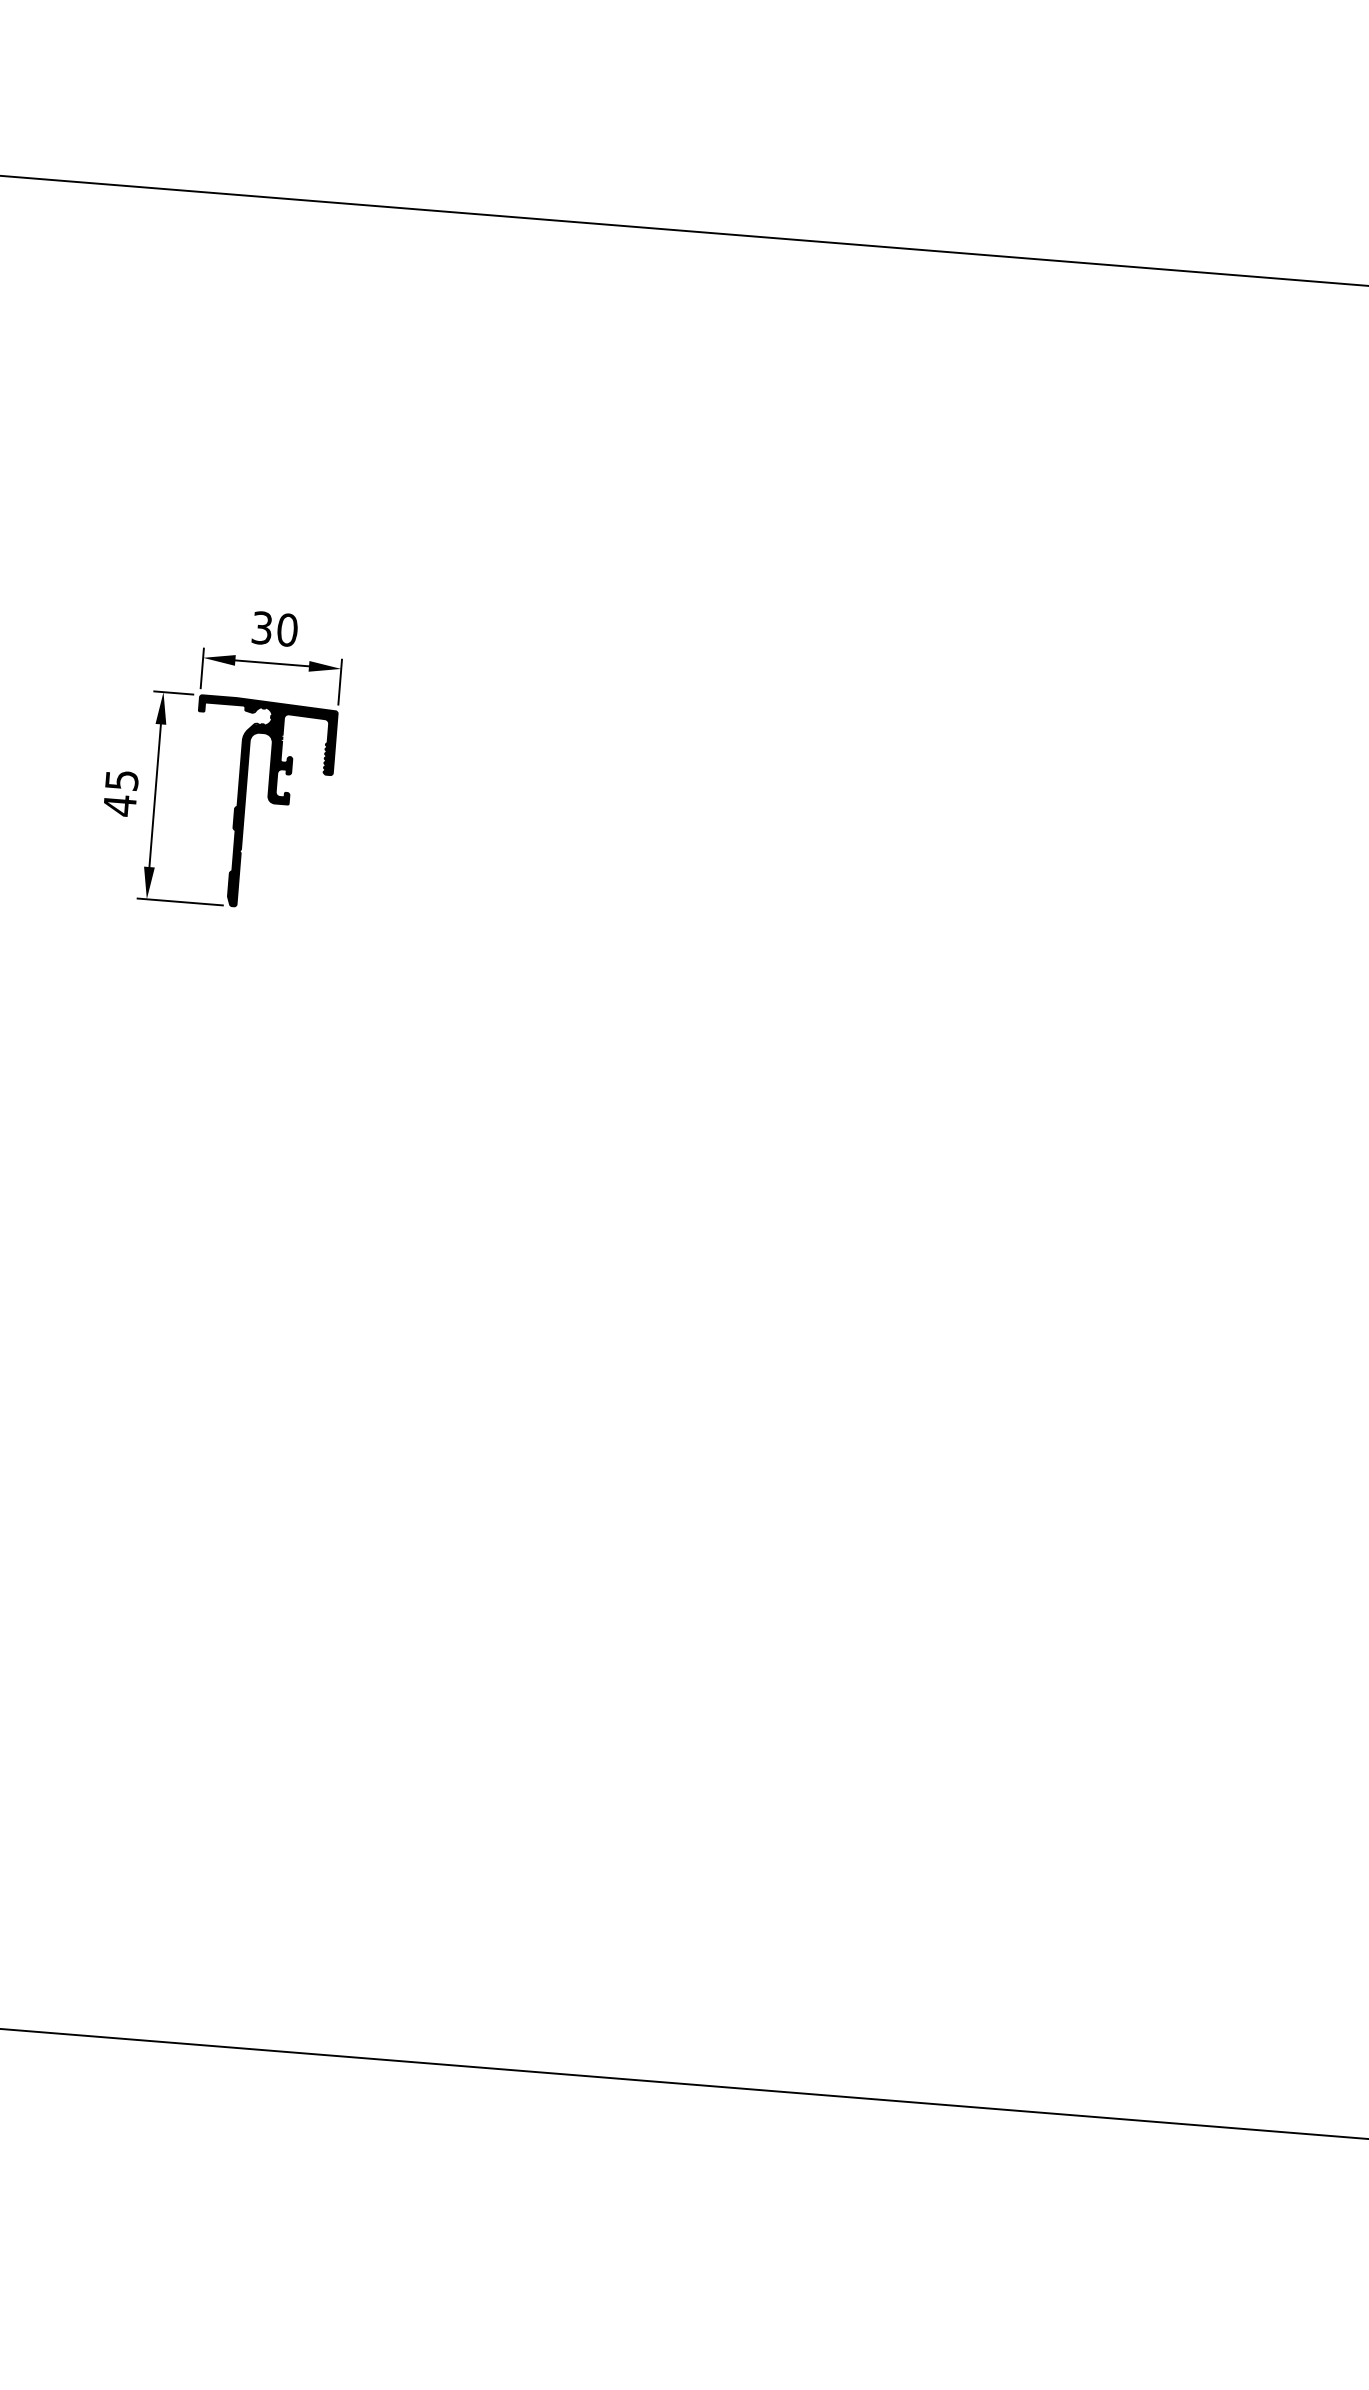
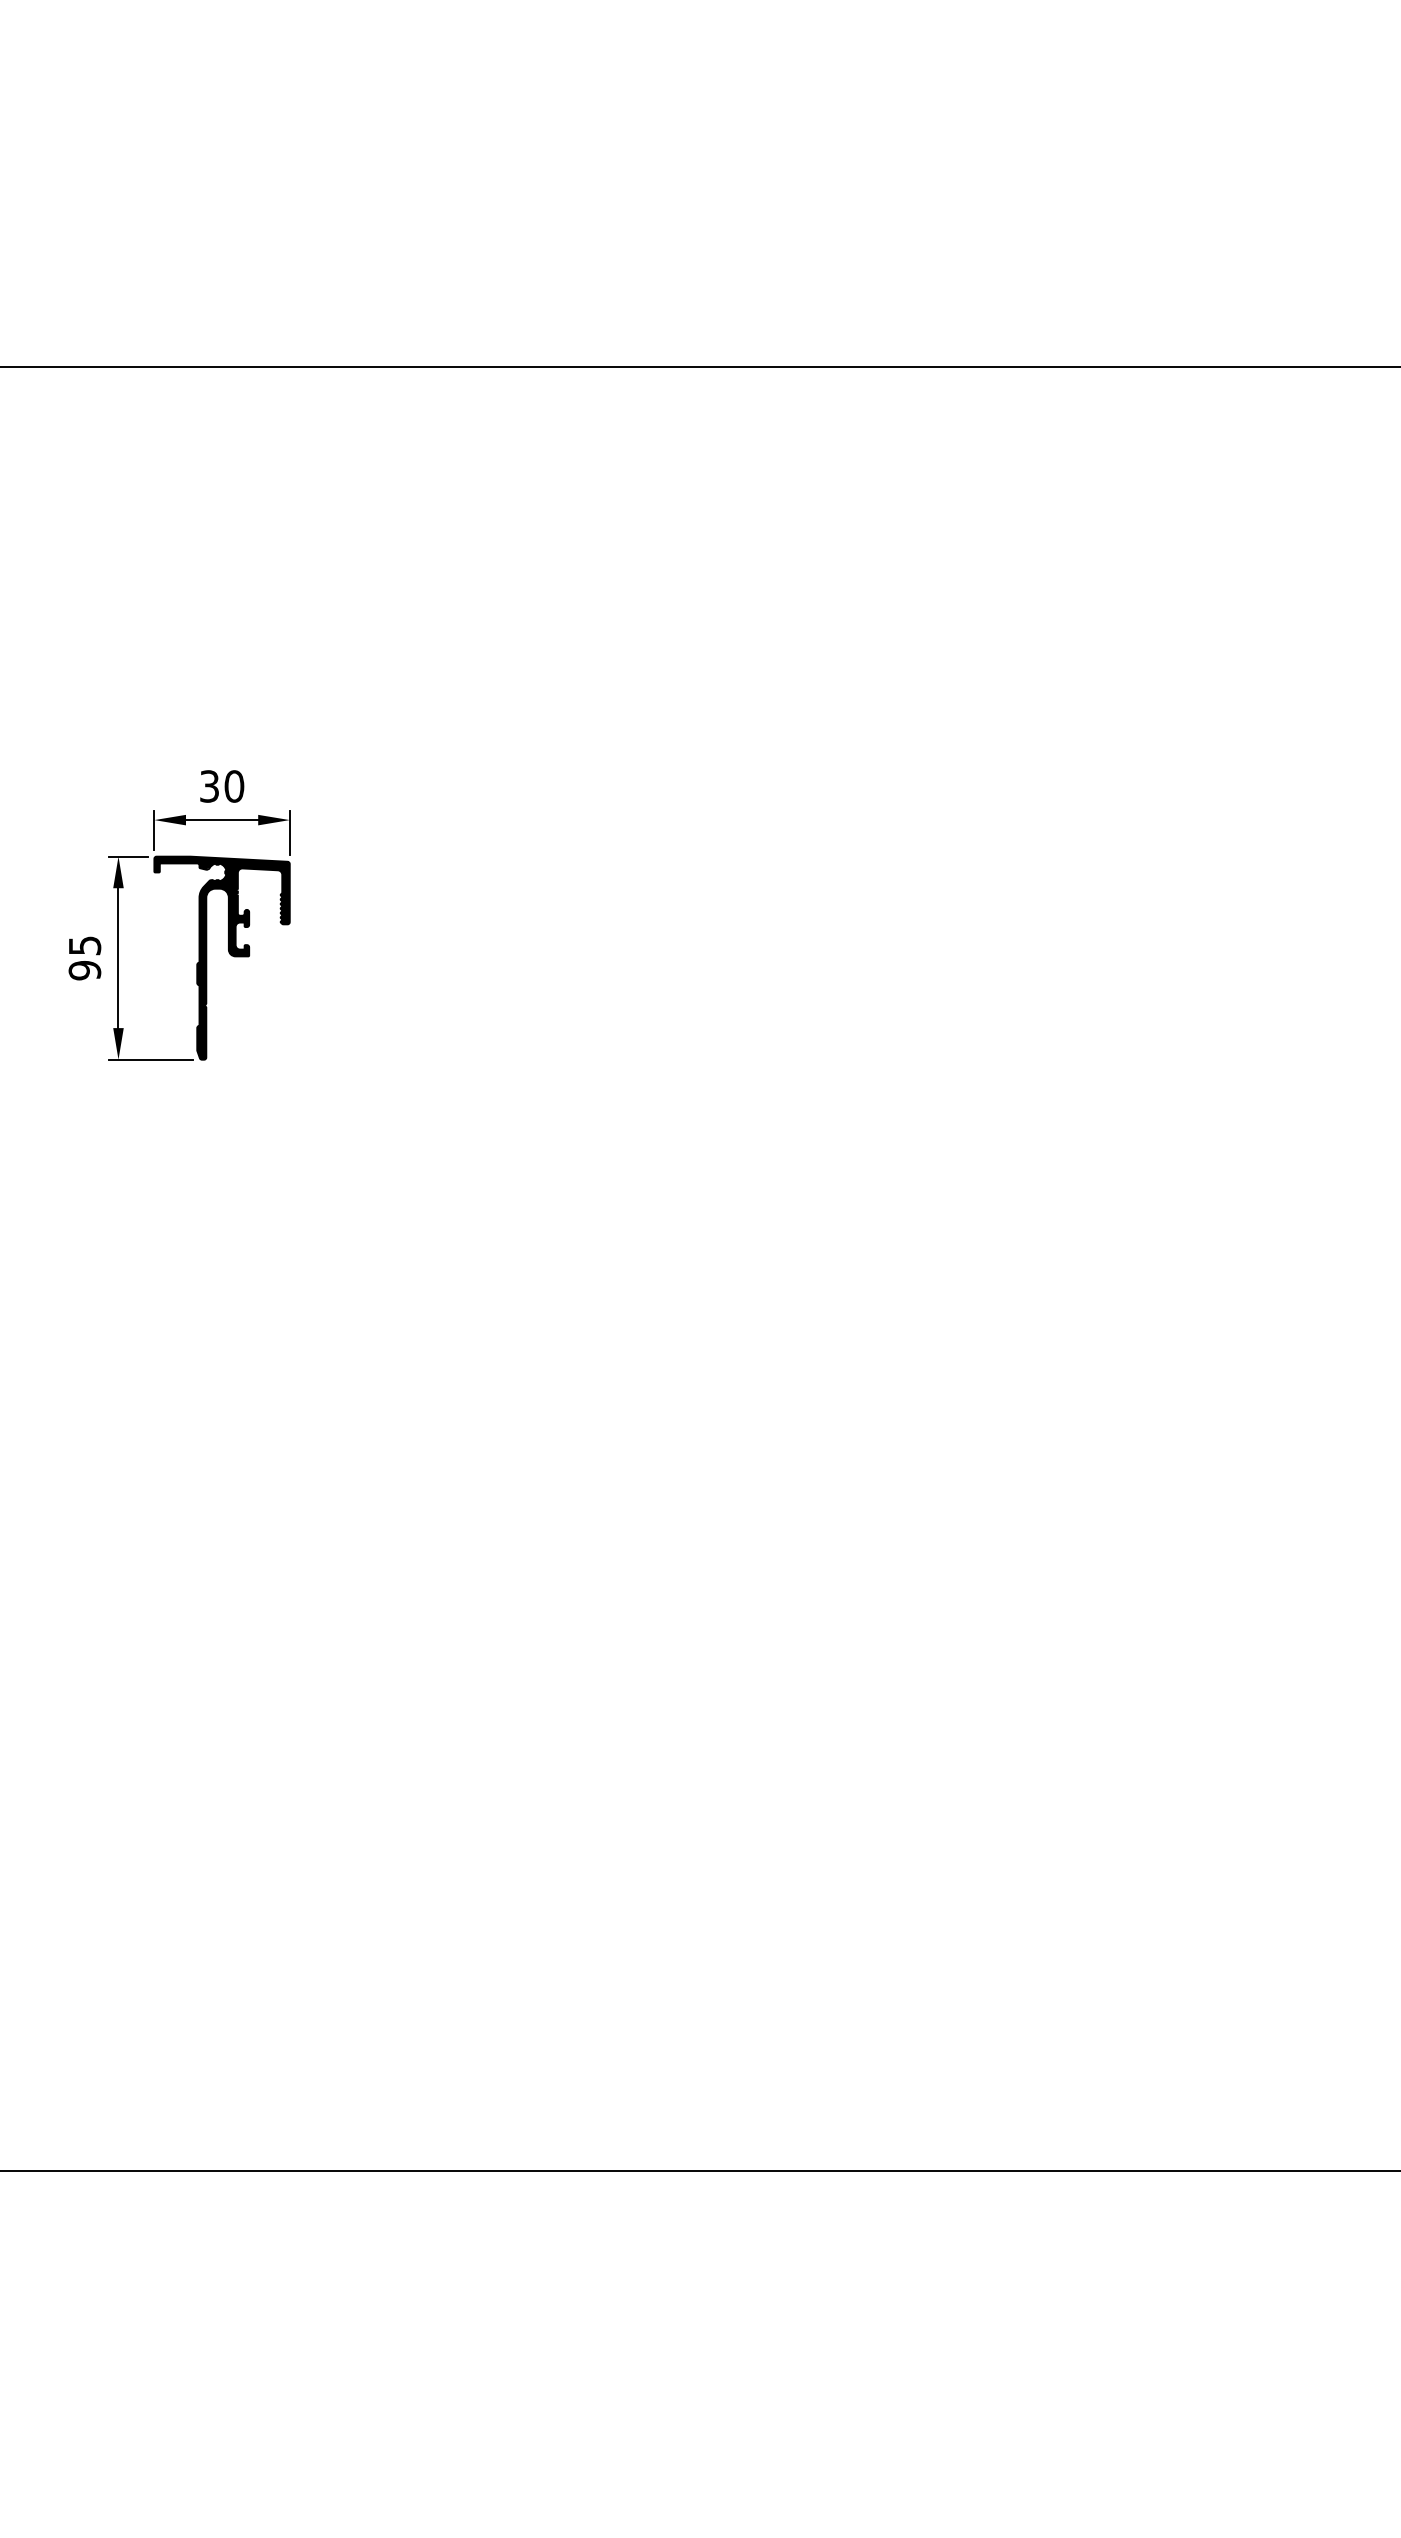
text: (119, 805) -> (84, 970), 45 -> 95

